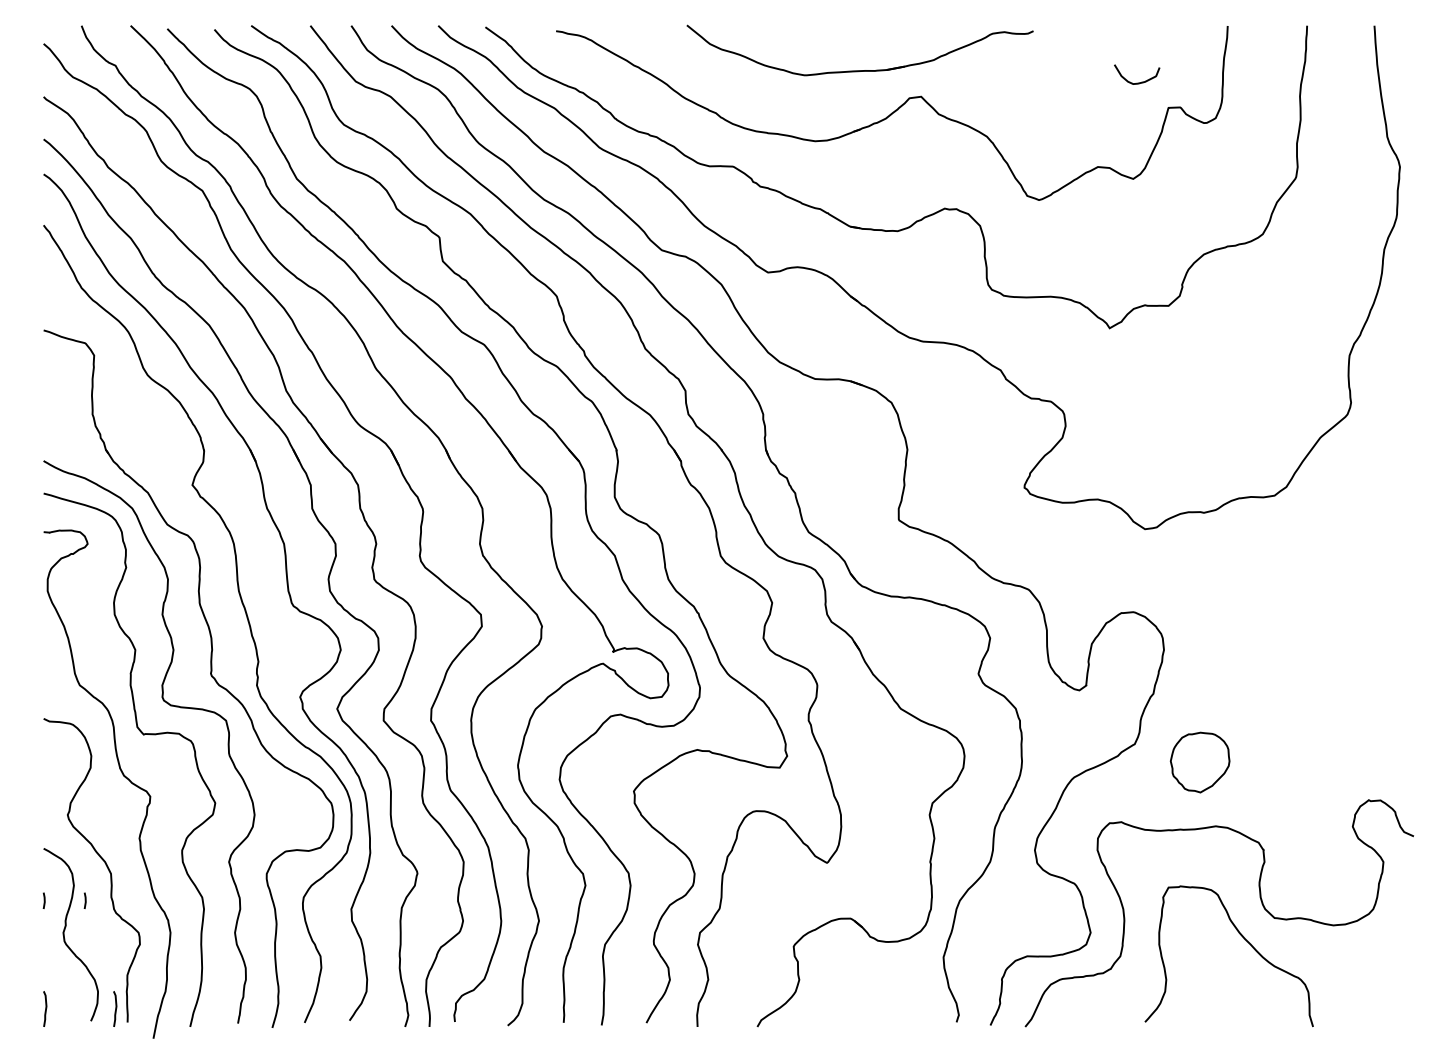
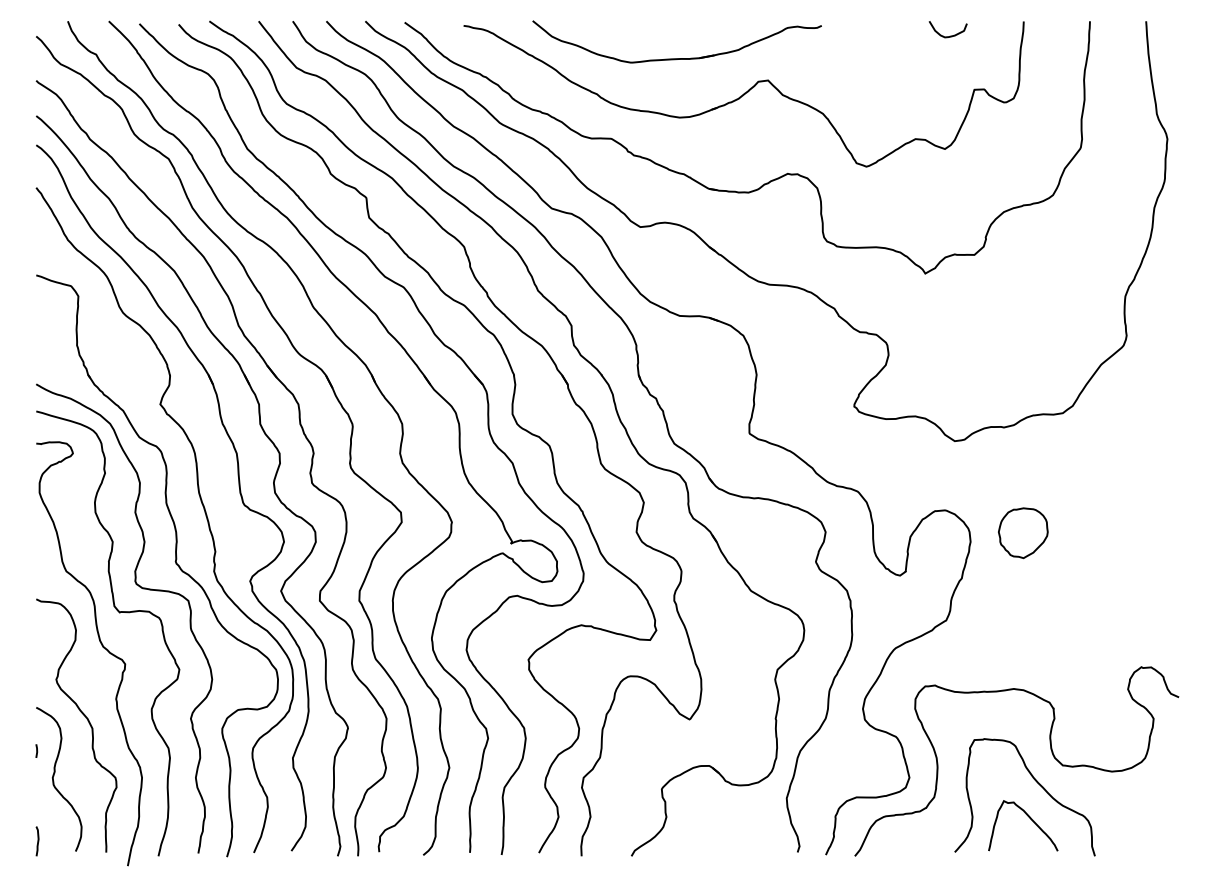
part: (859, 70) -> (676, 58), moved
curve: (1137, 82) -> (948, 36), moved
part: (1199, 762) -> (1022, 533), moved
line: (84, 900) -> (70, 750), removed
curve: (1234, 981) -> (1029, 818), added
curve: (115, 1008) -> (96, 840), removed

